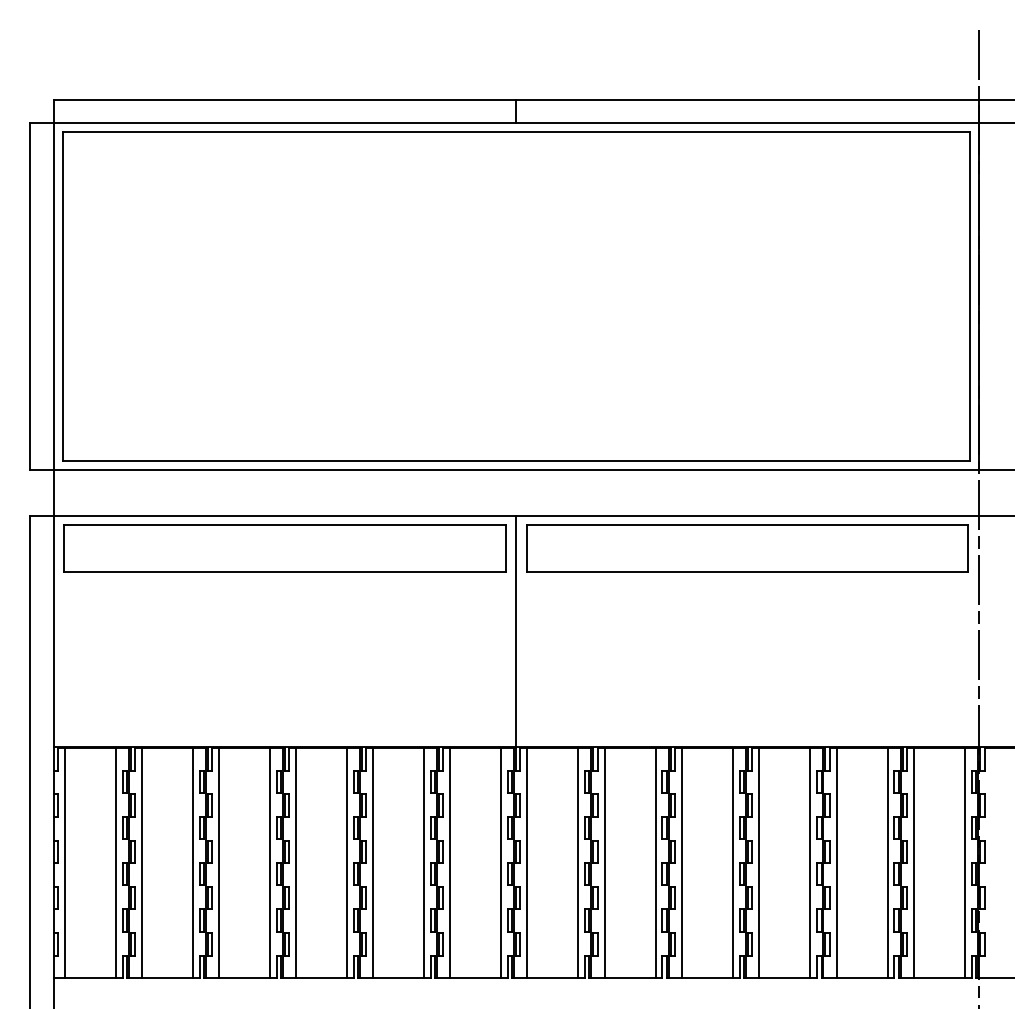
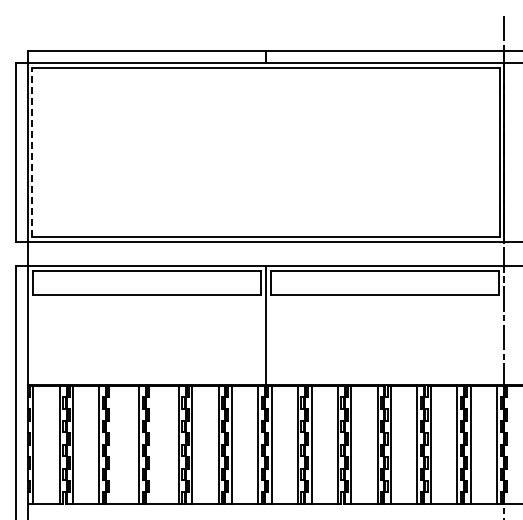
line: (63, 295) -> (32, 152), solid -> dashed
line: (218, 862) -> (112, 444), removed
line: (295, 862) -> (152, 444), removed

